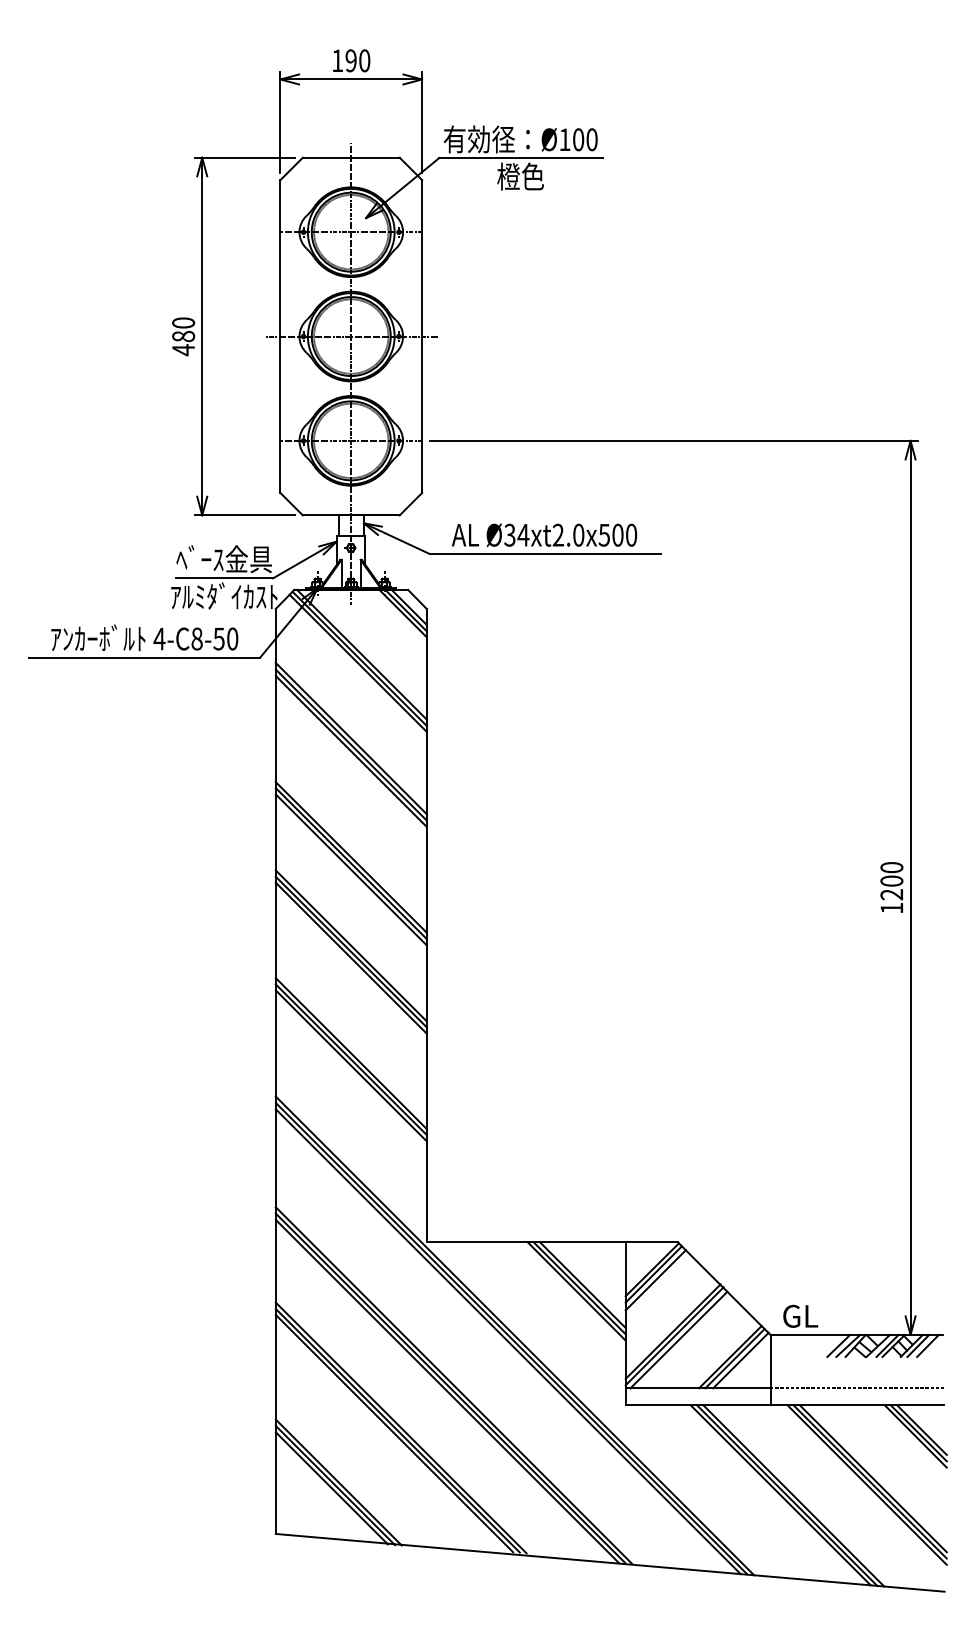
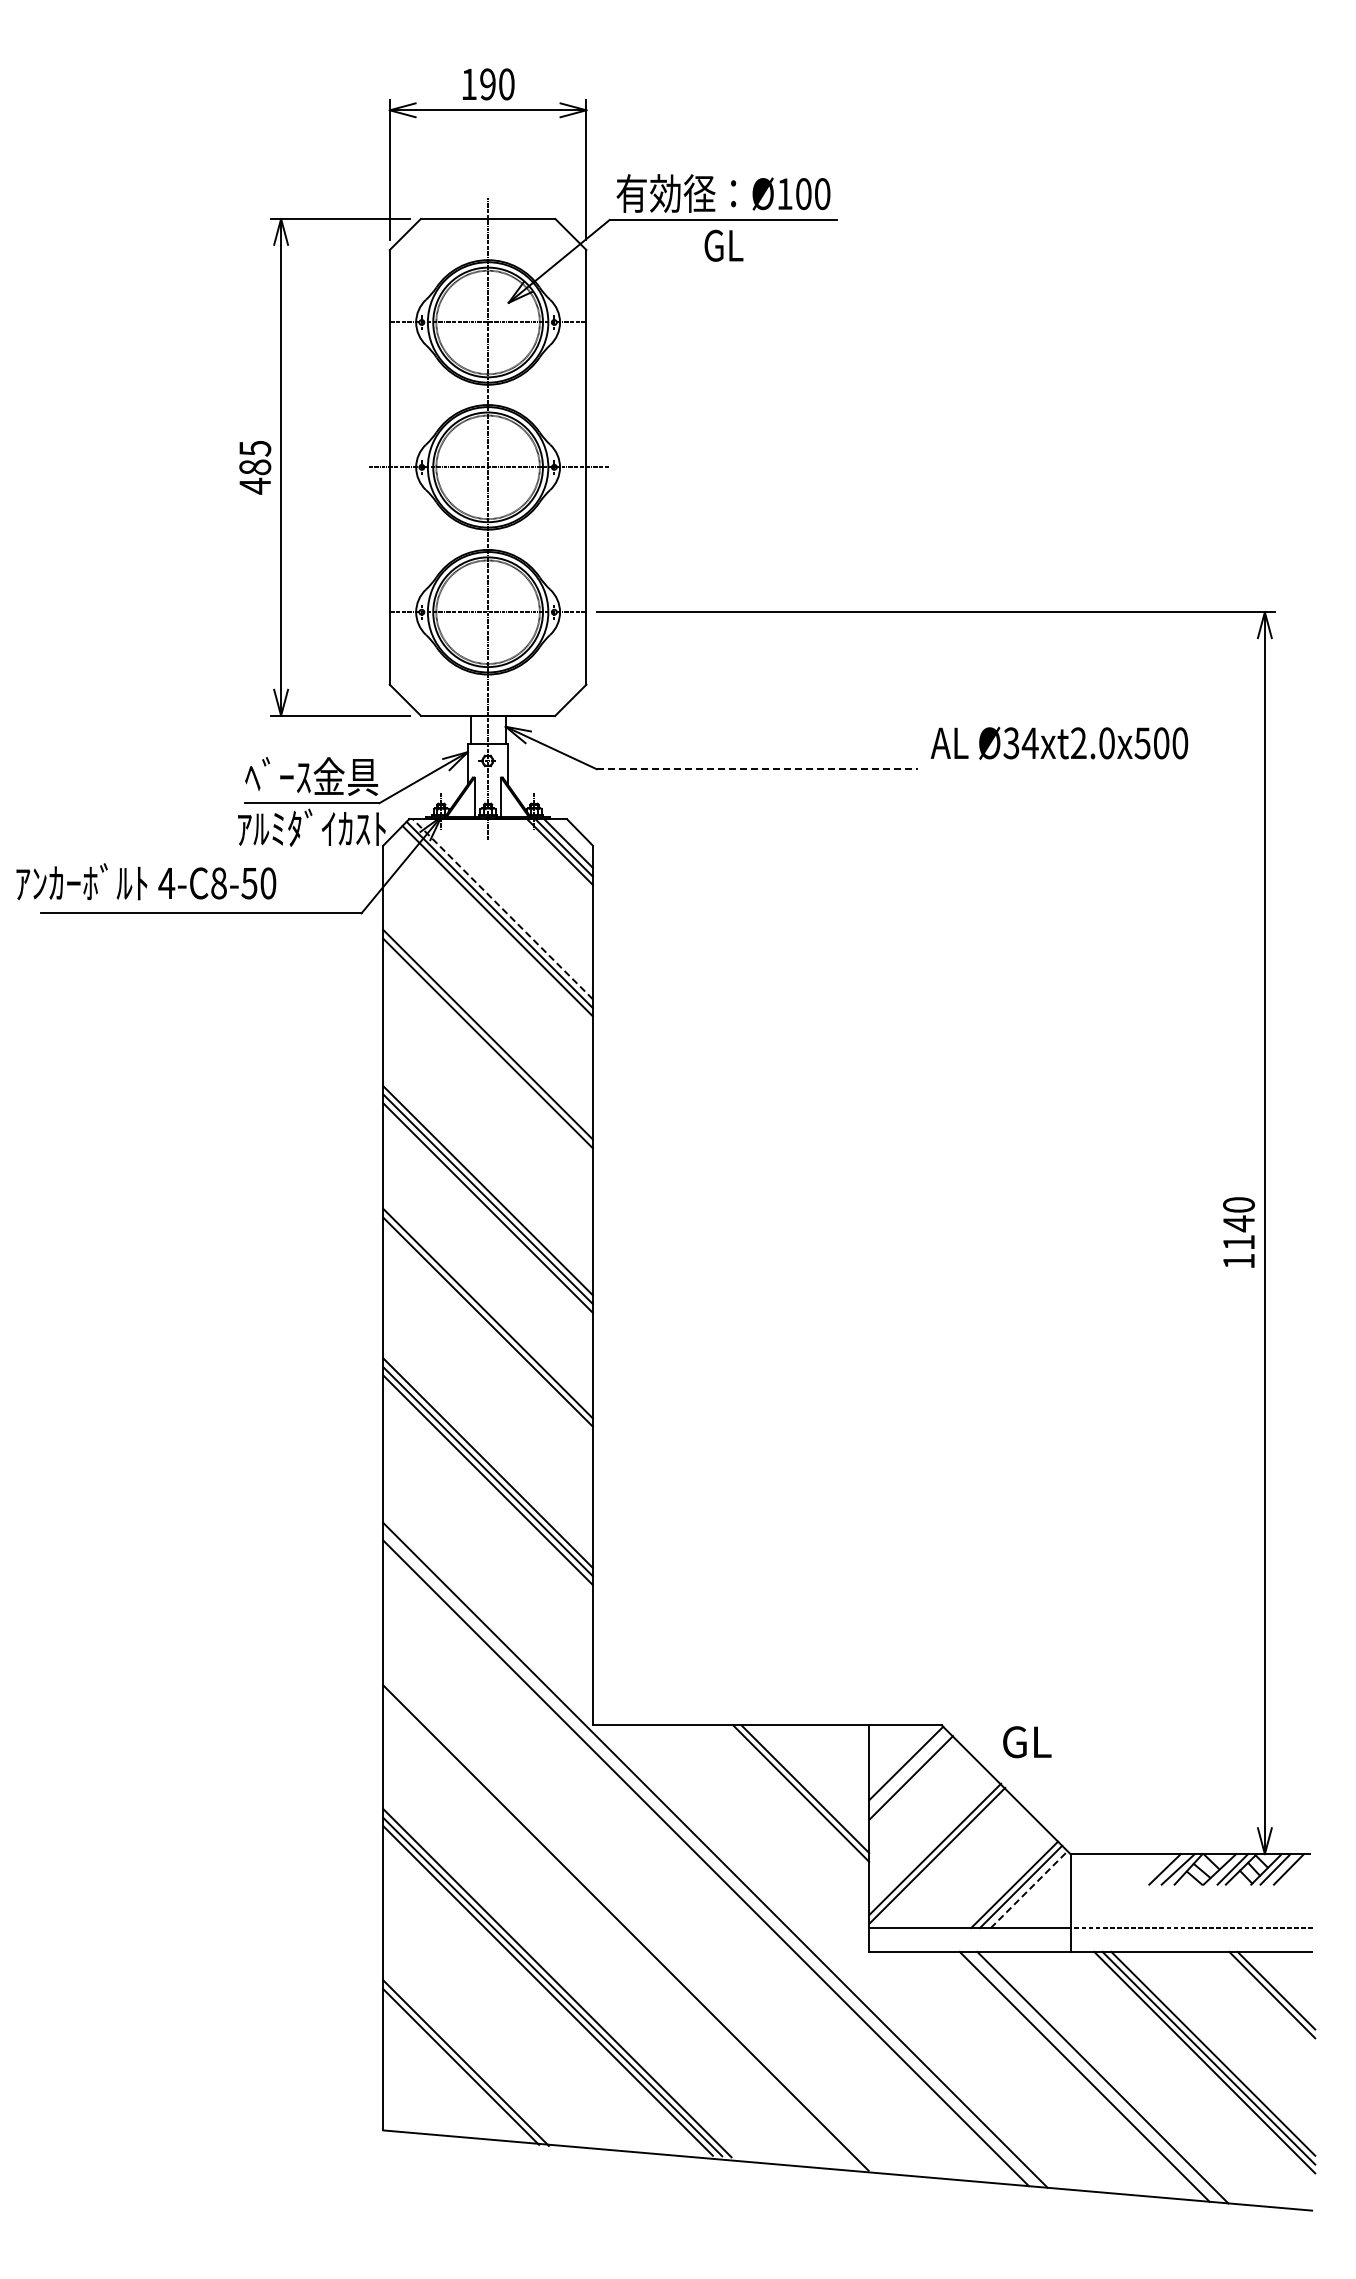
text: (520, 176) -> (722, 244), 橙色 -> GL
text: (183, 322) -> (255, 448), 480 -> 485
text: (544, 534) -> (1059, 742), moved
line: (545, 554) -> (757, 769), solid -> dashed
text: (144, 637) -> (146, 881), moved
line: (361, 654) -> (502, 908), solid -> dashed
line: (350, 738) -> (487, 1025), removed
text: (891, 887) -> (1238, 1232), 1200 -> 1140
line: (350, 958) -> (487, 1330), removed
line: (653, 1274) -> (908, 1769), removed
line: (582, 1284) -> (809, 1784), removed
text: (800, 1316) -> (1027, 1742), moved
line: (511, 1338) -> (710, 1858), removed
line: (678, 1340) -> (942, 1861), removed
line: (741, 1360) -> (1029, 1889), solid -> dashed
line: (453, 1384) -> (630, 1923), removed
line: (447, 1391) -> (621, 1932), removed
line: (921, 1429) -> (1280, 1985), removed
line: (338, 1482) -> (470, 2058), removed
line: (787, 1495) -> (1093, 2076), removed

